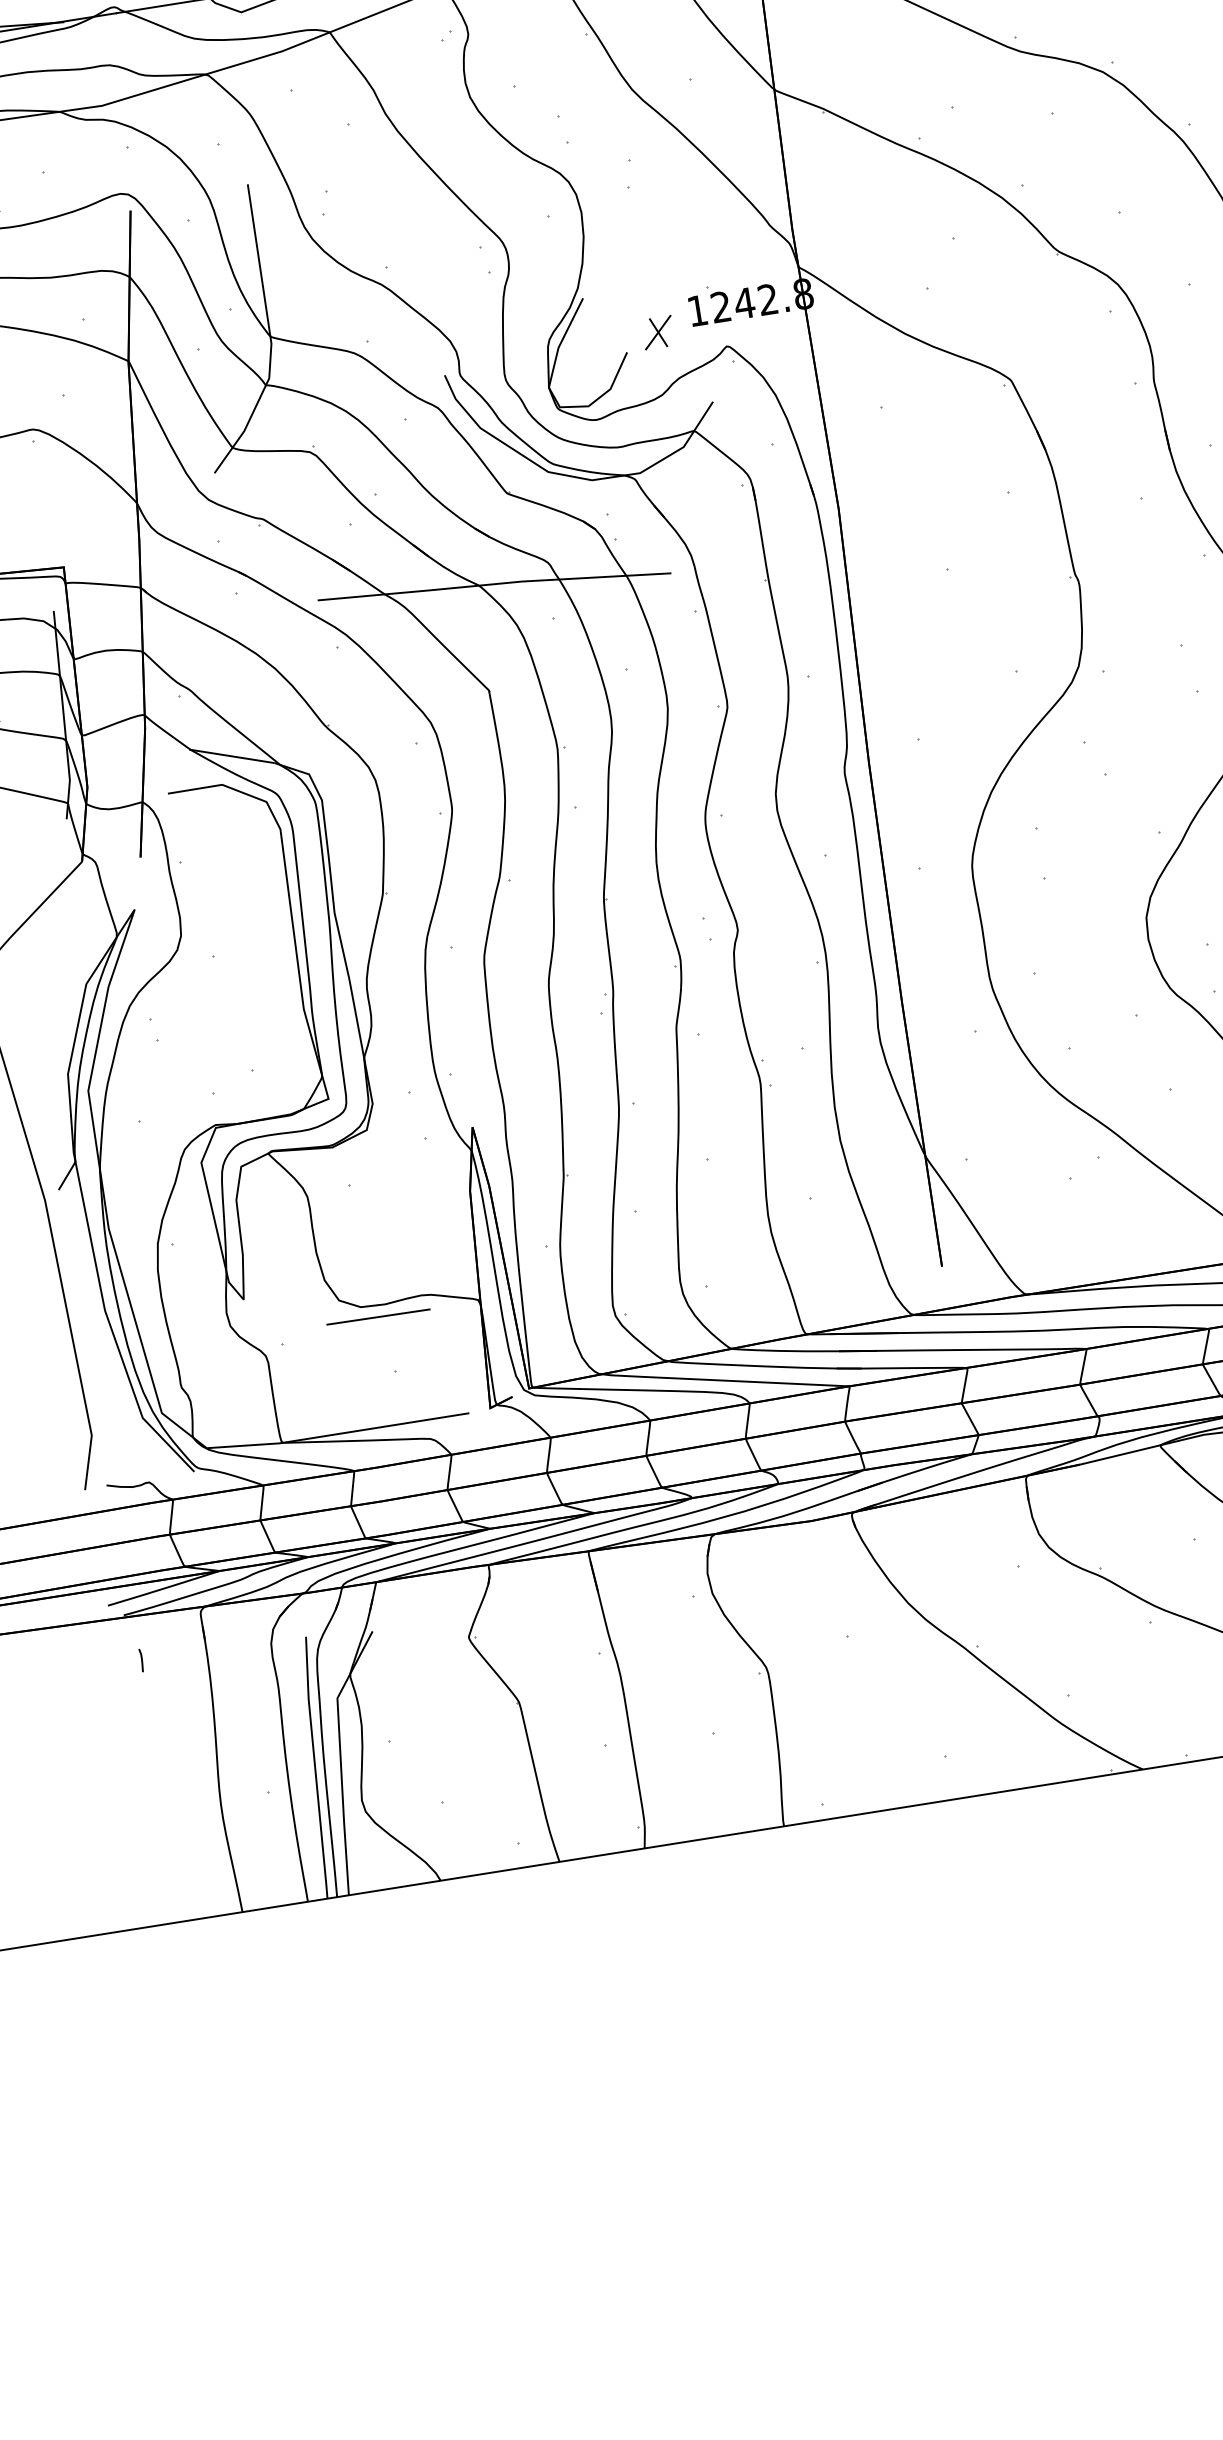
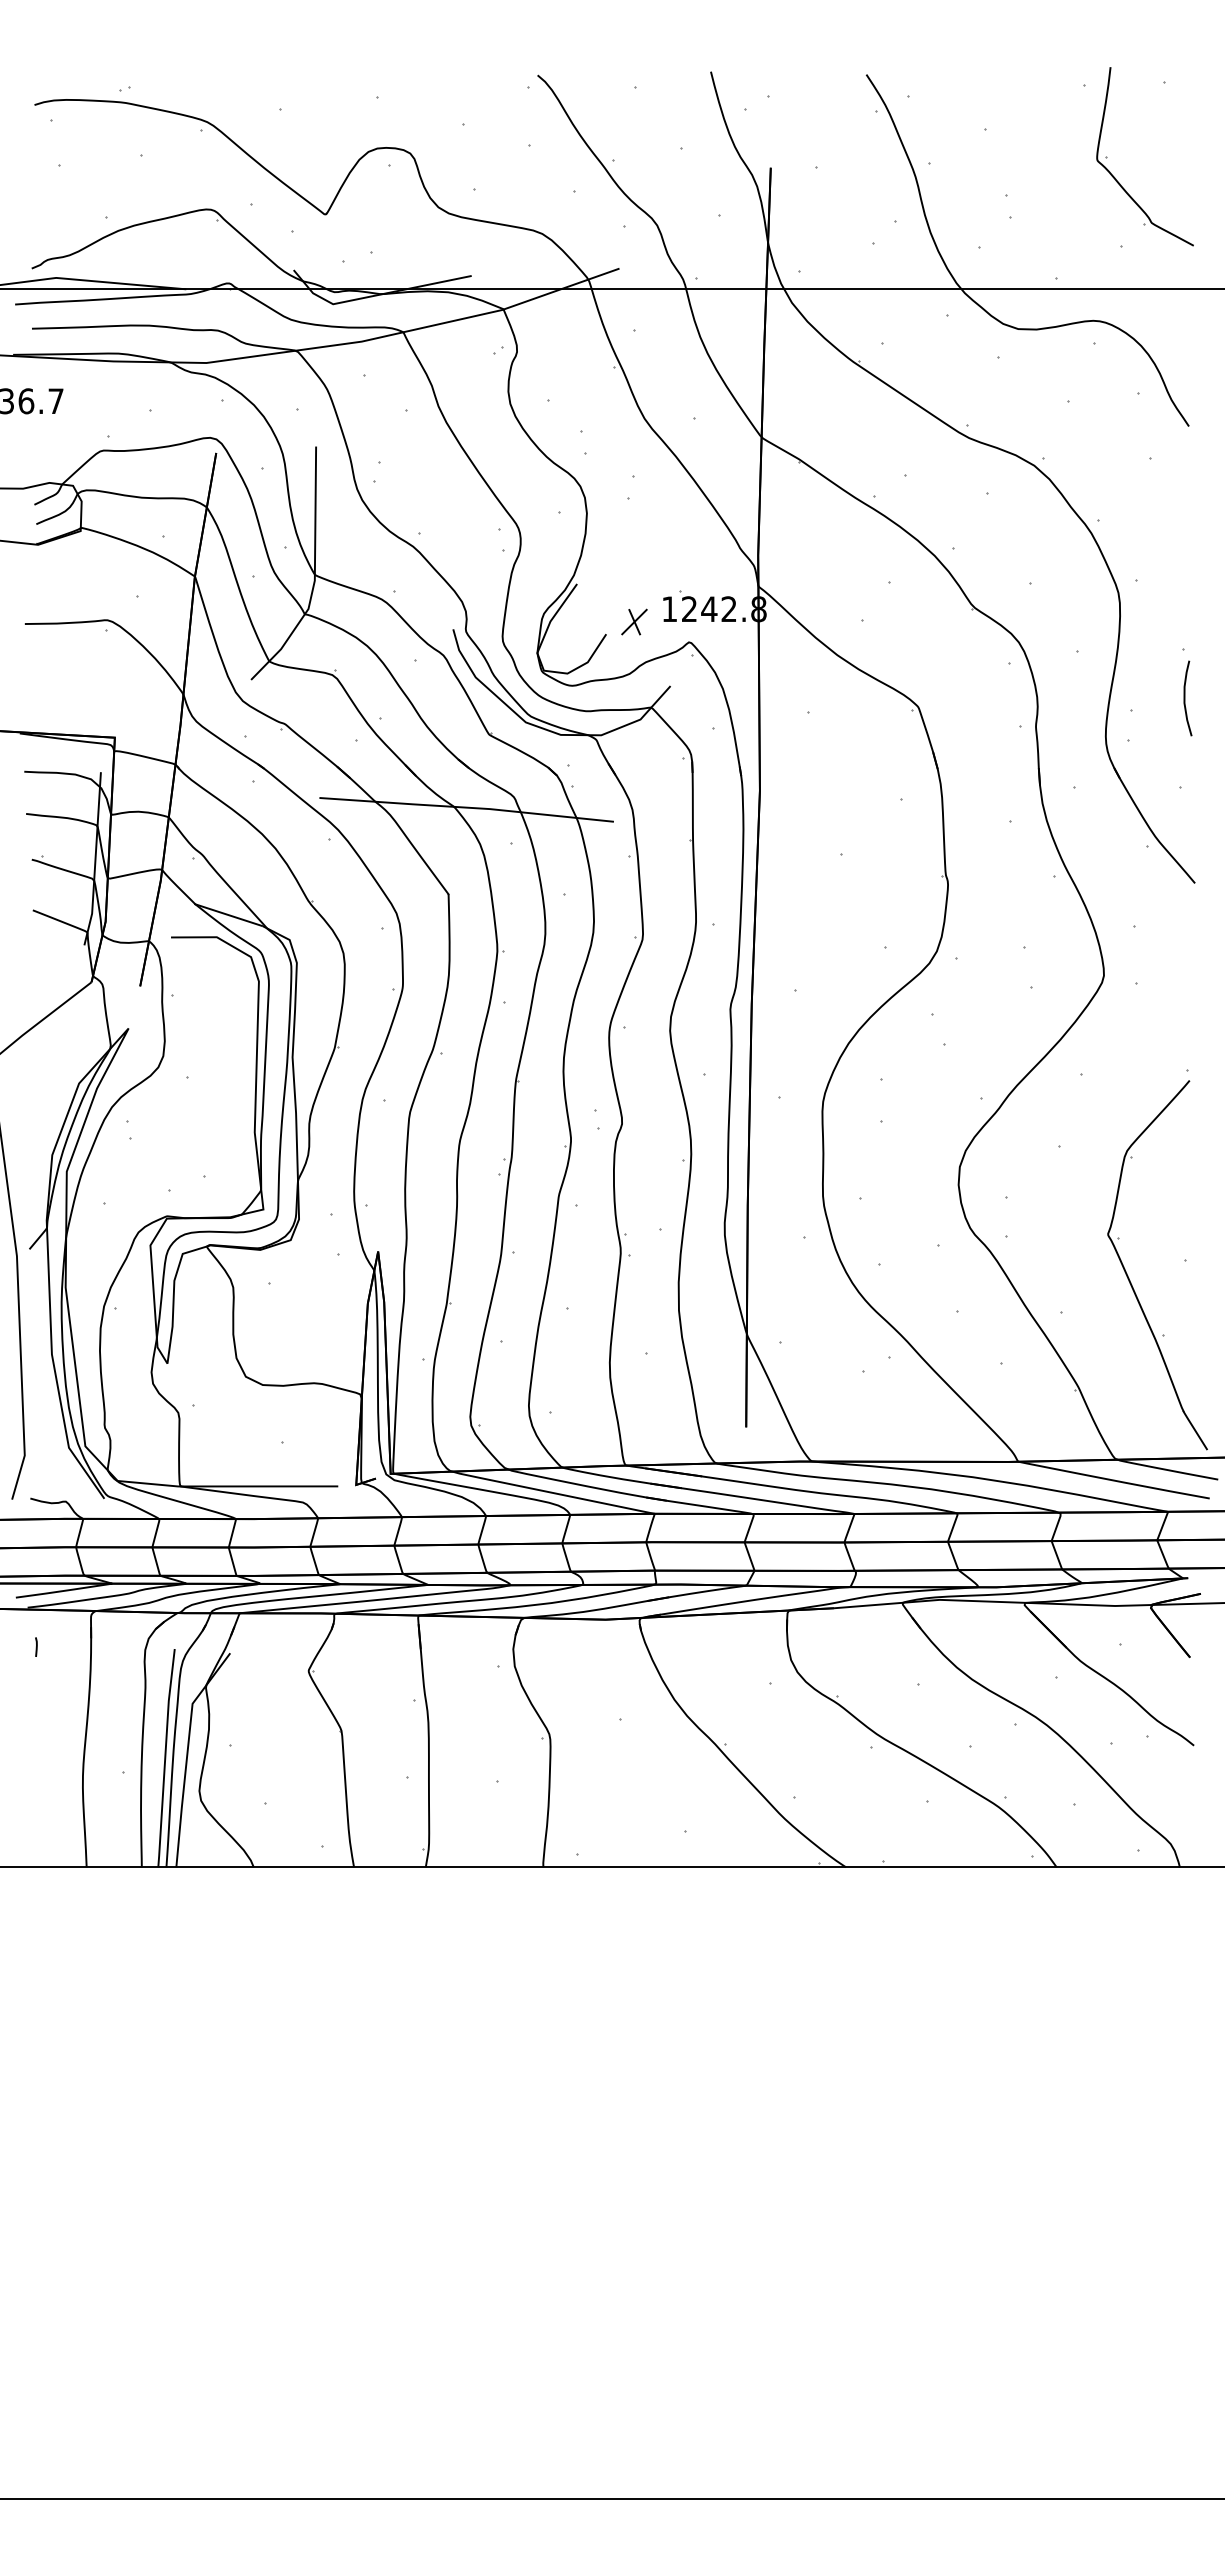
line: (377, 1317) -> (275, 1395), removed

